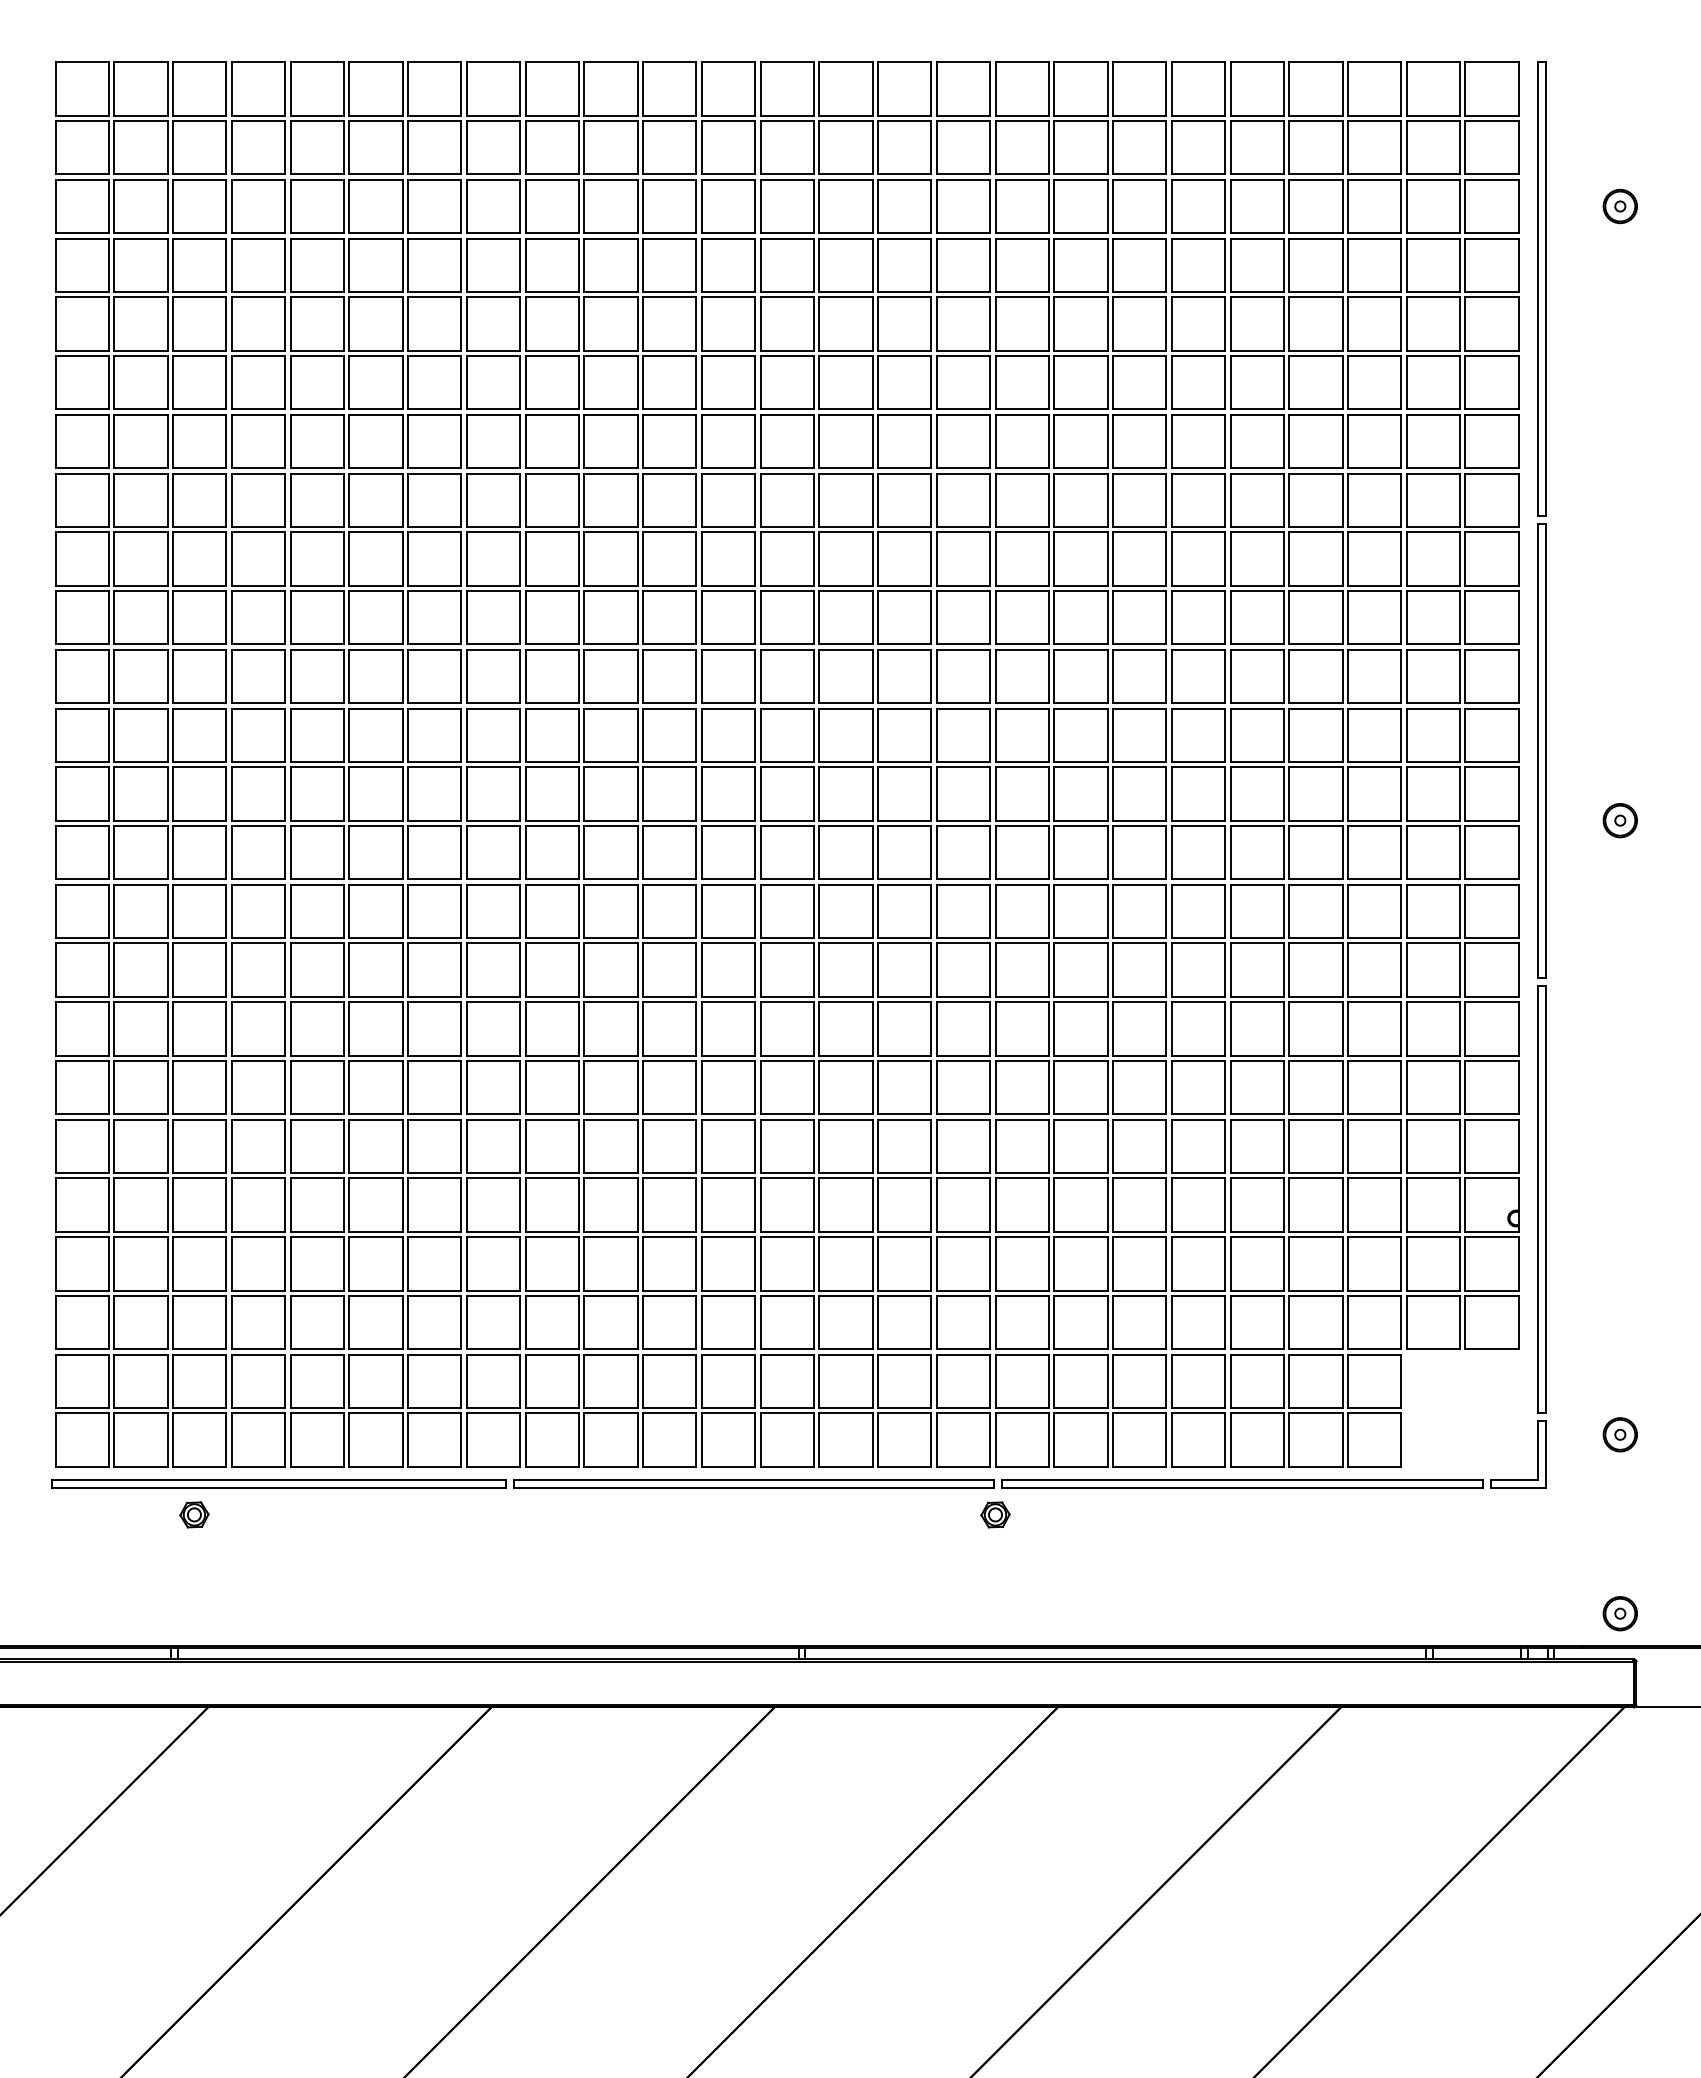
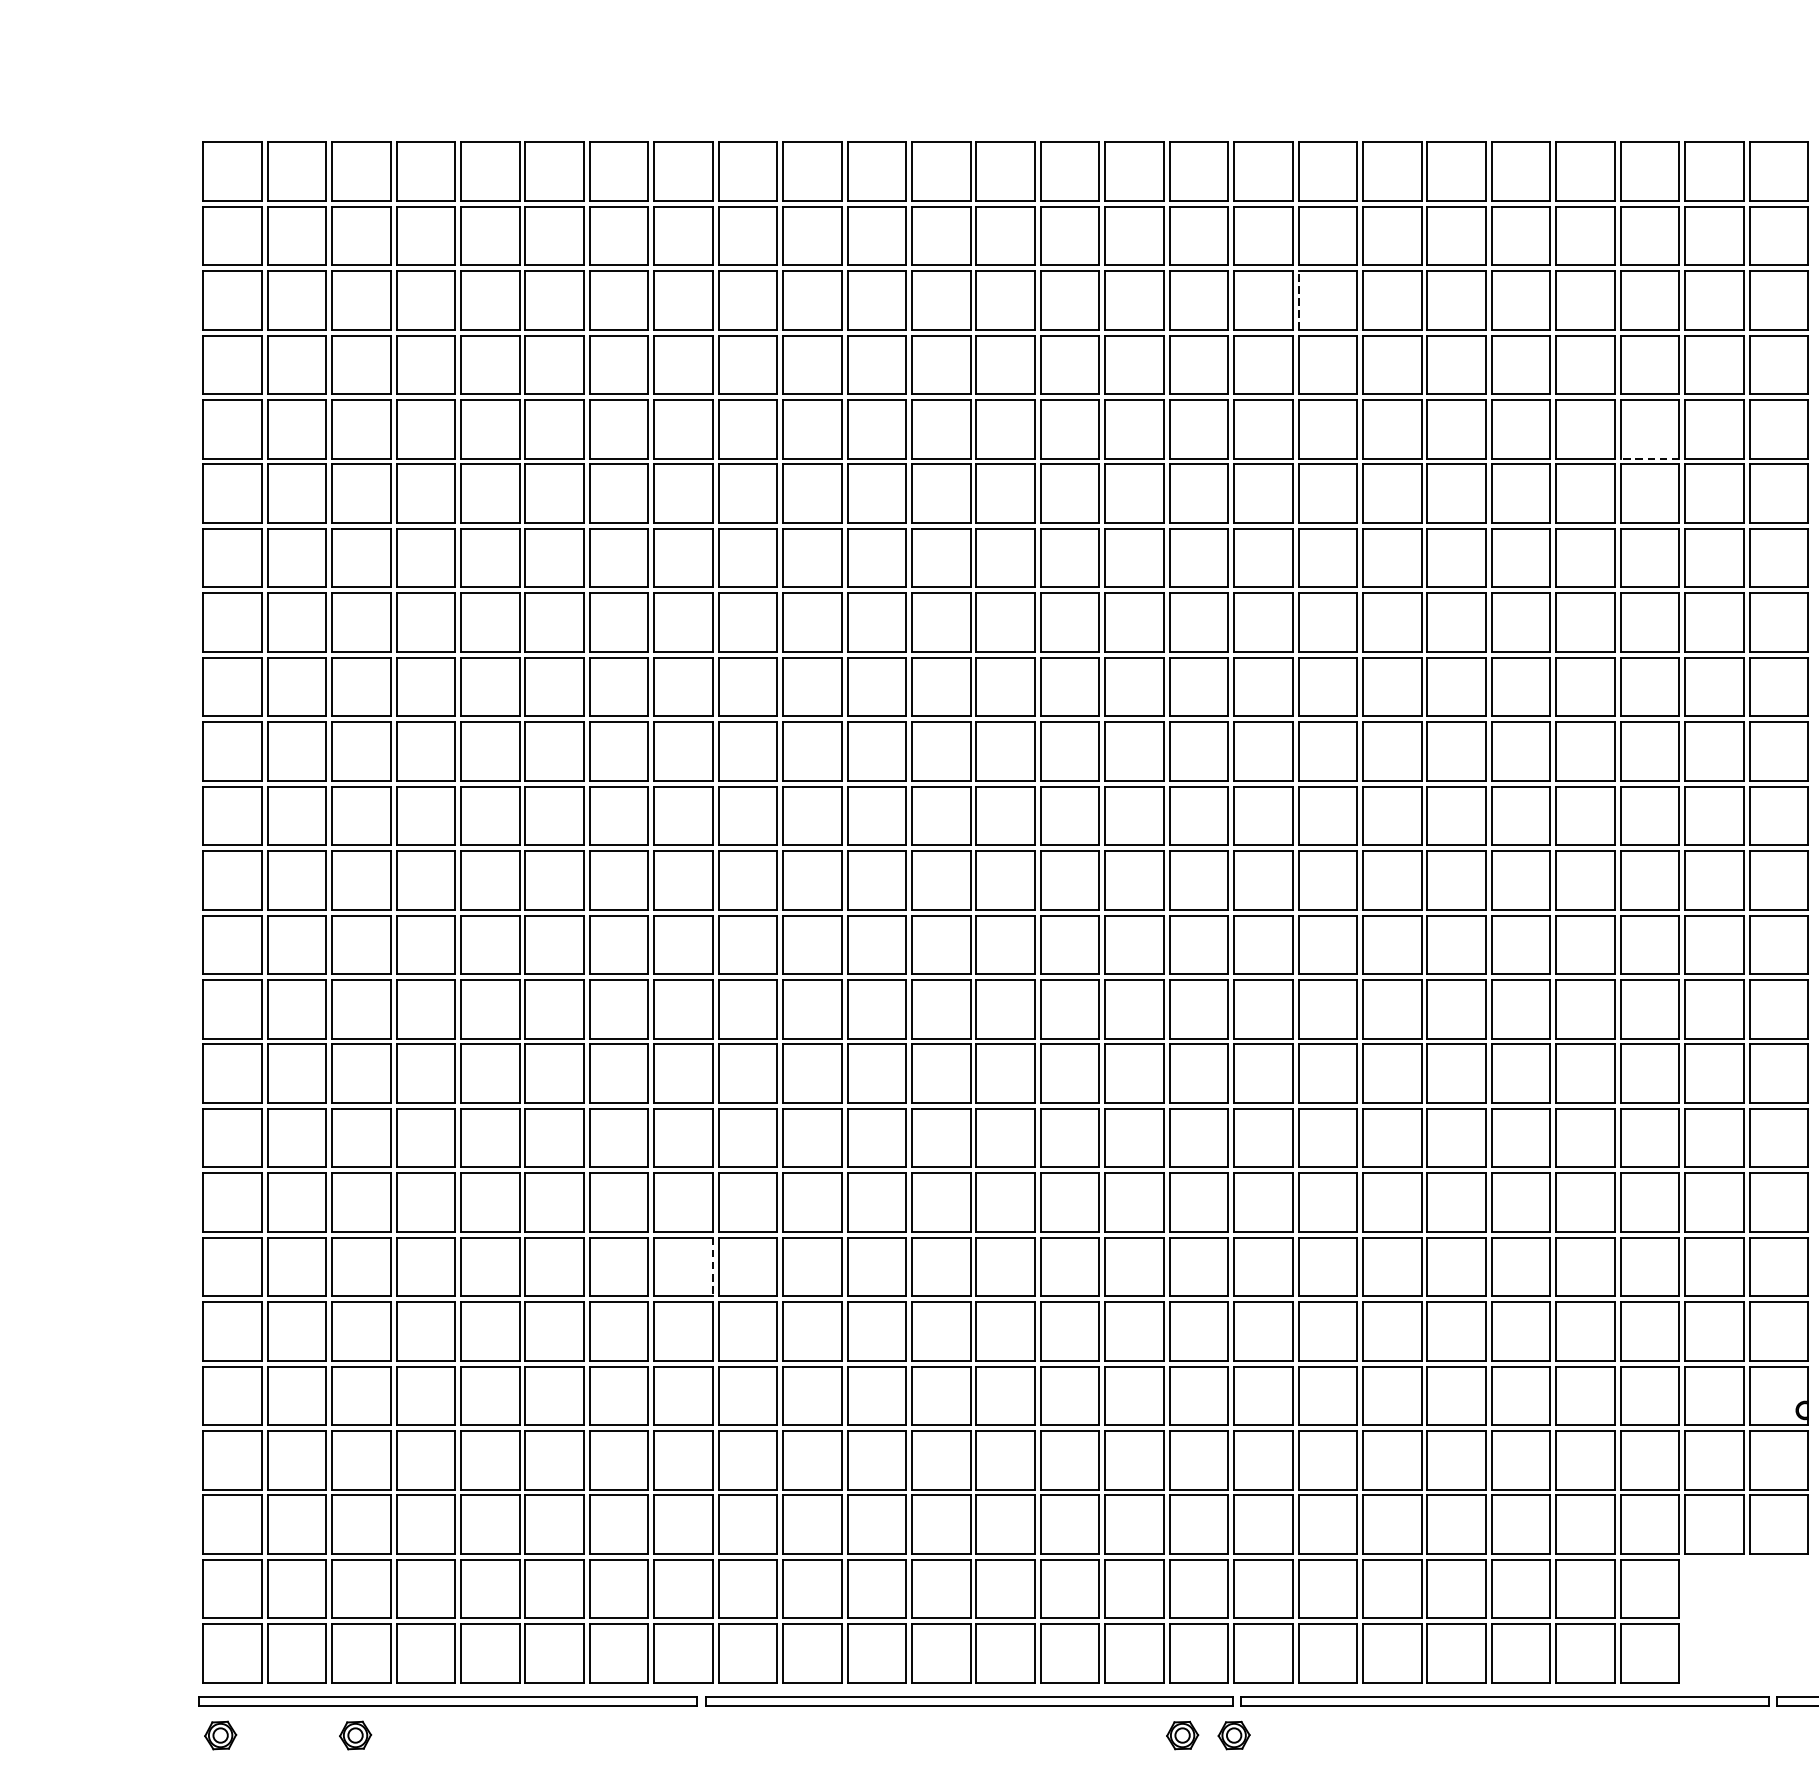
line: (1054, 206) -> (1298, 300), solid -> dashed
line: (1374, 350) -> (1649, 458), solid -> dashed
line: (520, 1087) -> (713, 1266), solid -> dashed
part: (71, 1514) -> (220, 1735), added
part: (948, 1514) -> (1182, 1735), added

